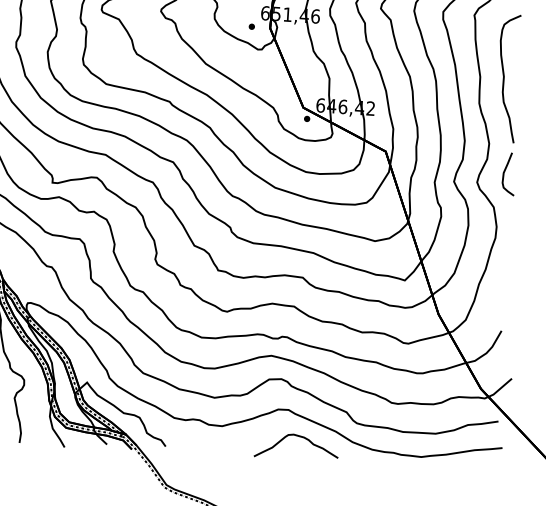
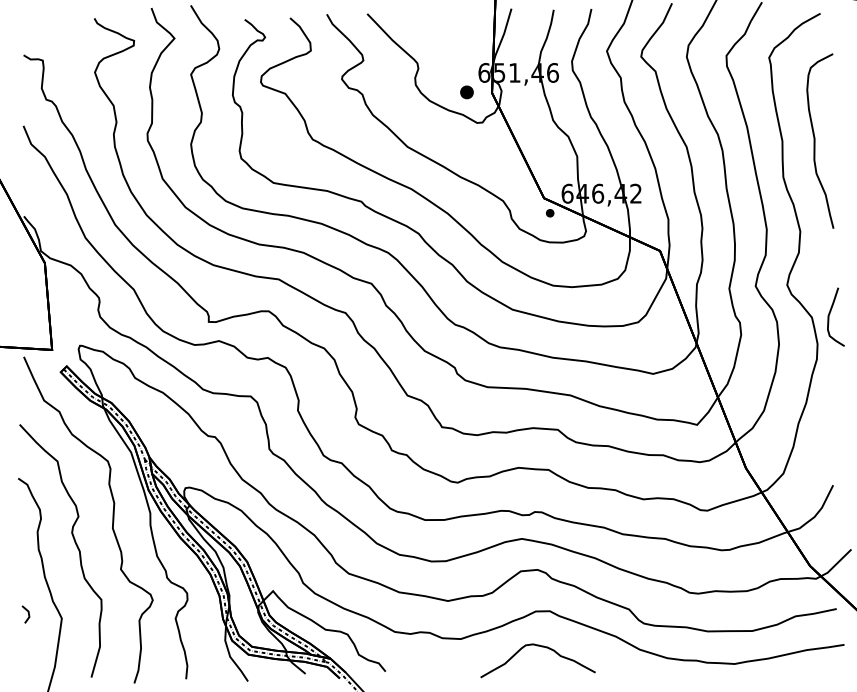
part: (251, 26) -> (466, 92), size x1.6
curve: (505, 171) -> (830, 314), moved
curve: (299, 437) -> (541, 647), moved

